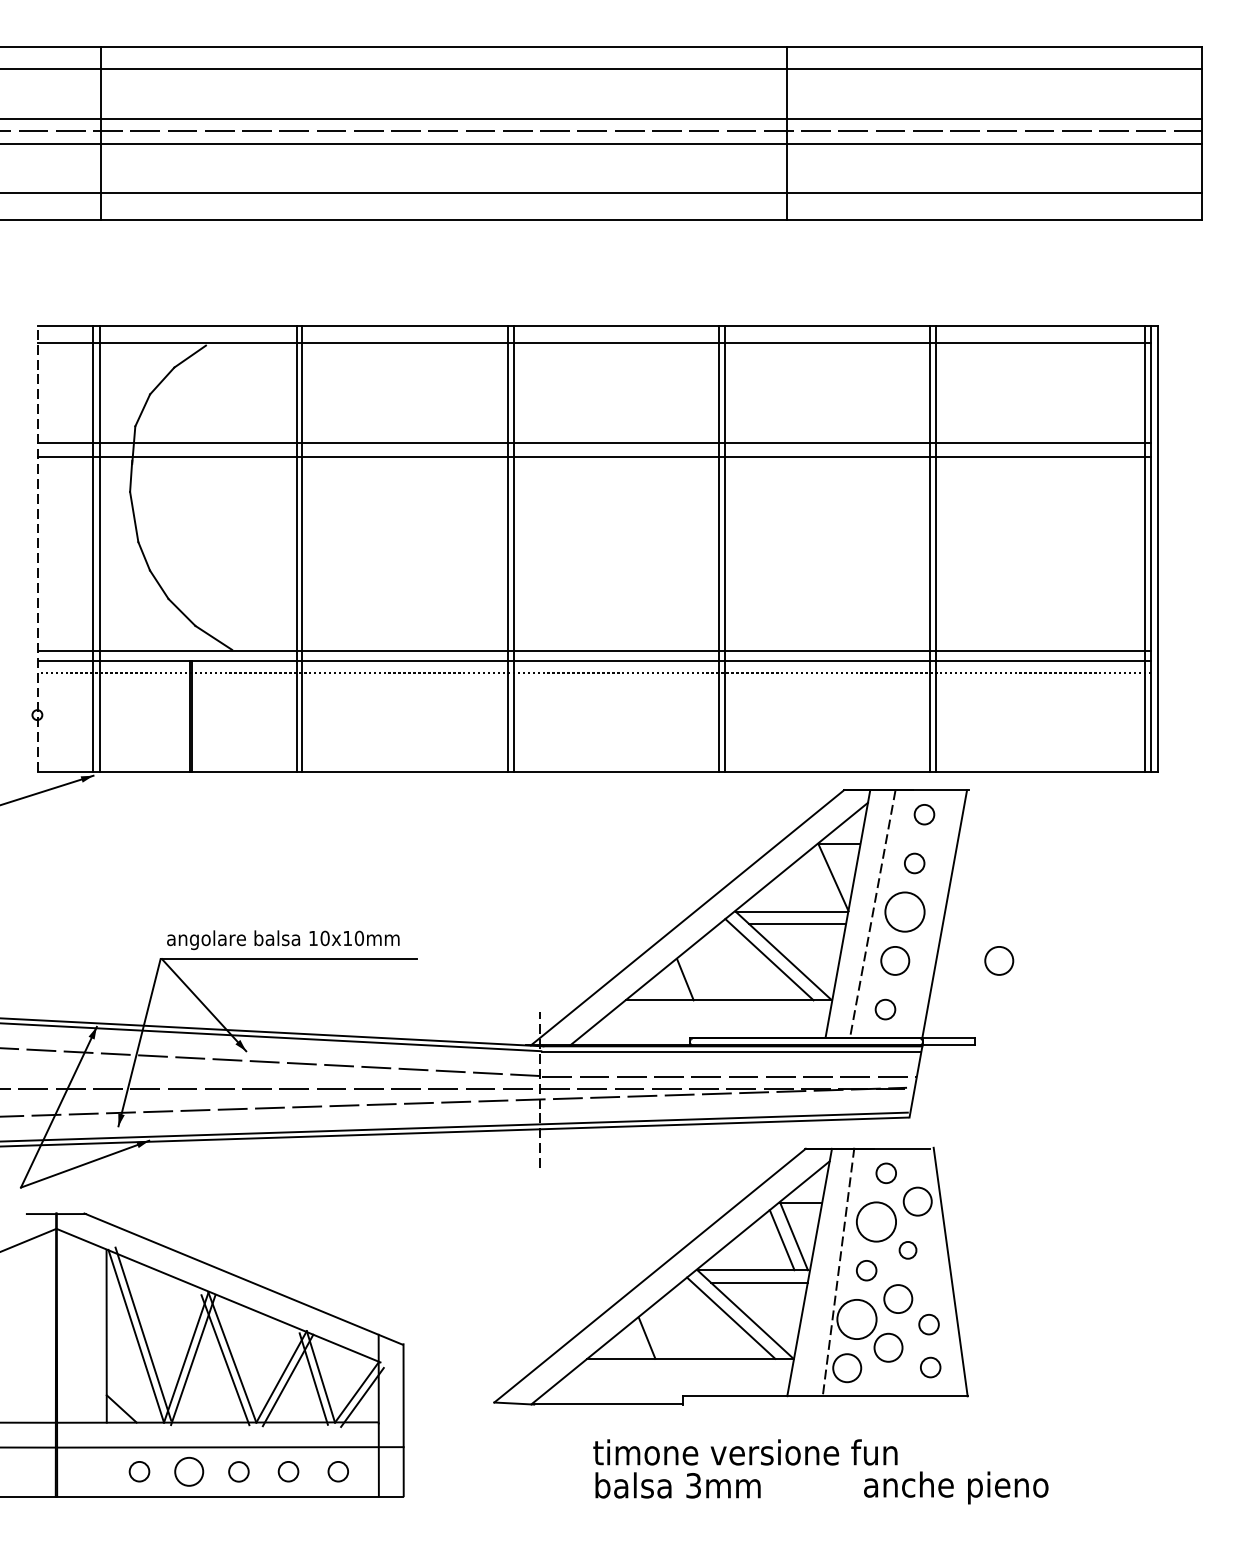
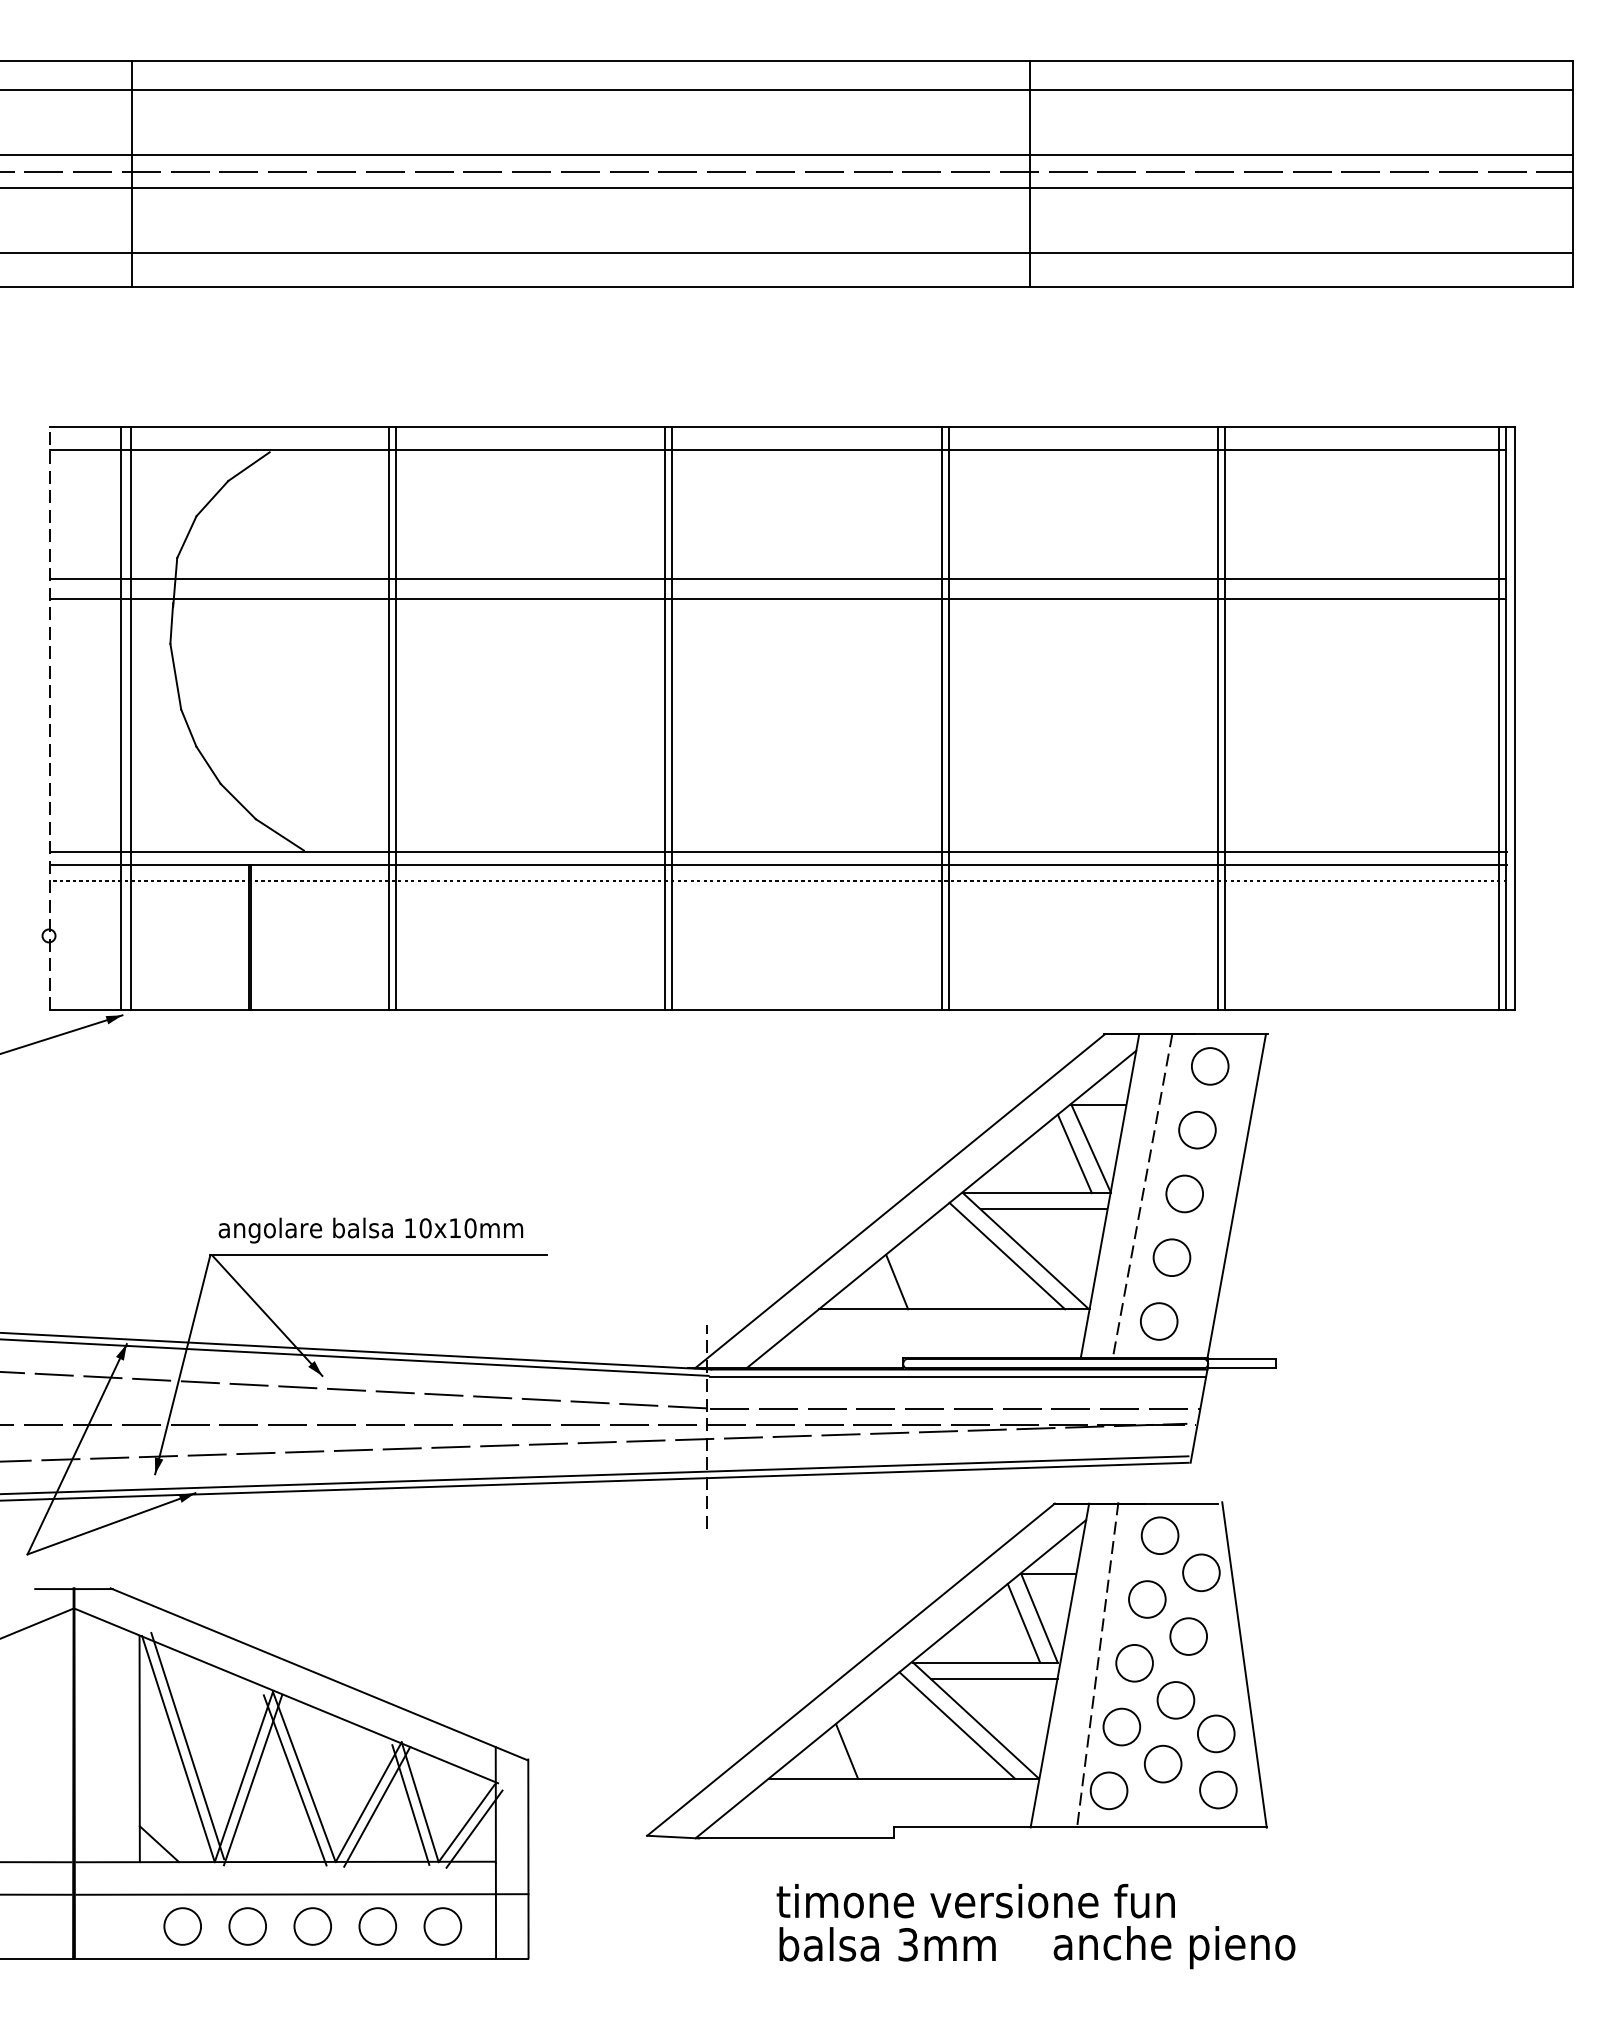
circle: (924, 814) -> (1210, 1066), size x1.43
circle: (914, 863) -> (1197, 1130), size x1.43
line: (821, 881) -> (1075, 1153), added
circle: (904, 912) -> (1184, 1194), size x0.71
circle: (999, 960) -> (1308, 1257), removed
circle: (885, 1009) -> (1159, 1321), size x1.43
circle: (886, 1173) -> (1160, 1535), size x1.43
circle: (876, 1222) -> (1147, 1600), size x0.71
circle: (908, 1250) -> (1189, 1636), size x1.67
circle: (866, 1270) -> (1134, 1662), size x1.43
circle: (856, 1319) -> (1121, 1727), size x0.71
circle: (928, 1324) -> (1215, 1733), size x1.43
circle: (930, 1367) -> (1218, 1789), size x1.43
circle: (139, 1471) -> (182, 1926), size x1.43
circle: (238, 1471) -> (312, 1926), size x1.43
circle: (288, 1471) -> (377, 1926), size x1.43
circle: (338, 1471) -> (443, 1926), size x1.43
text: (956, 1487) -> (1174, 1947), moved

